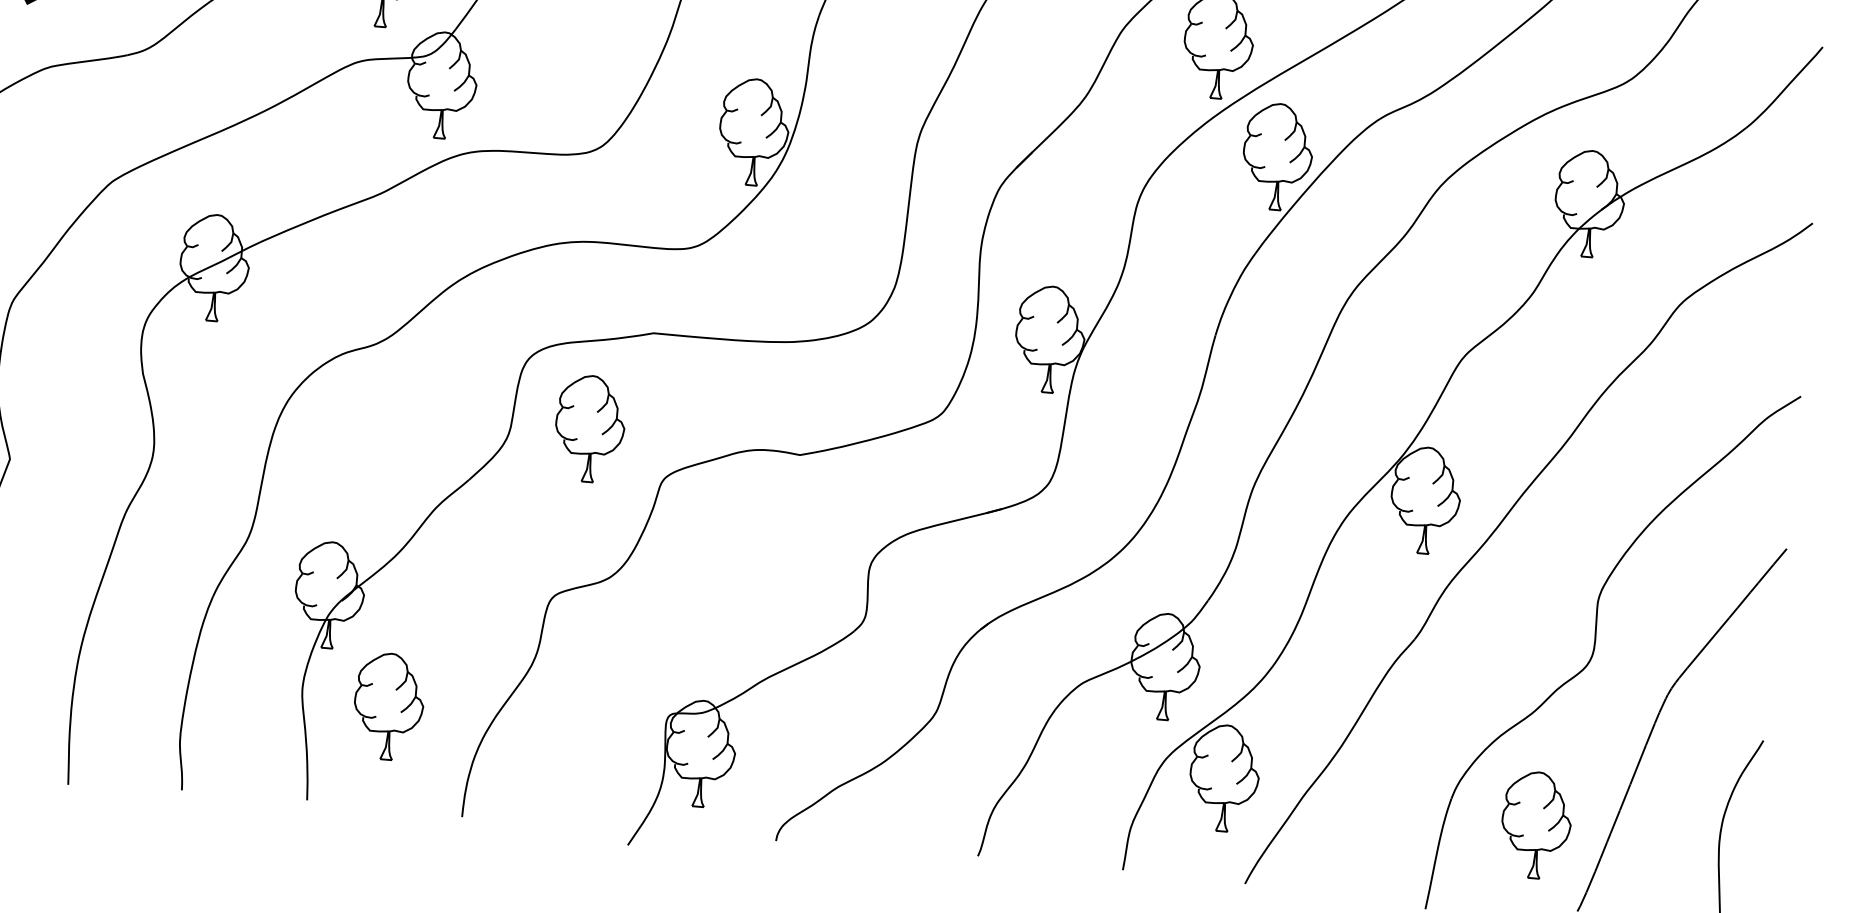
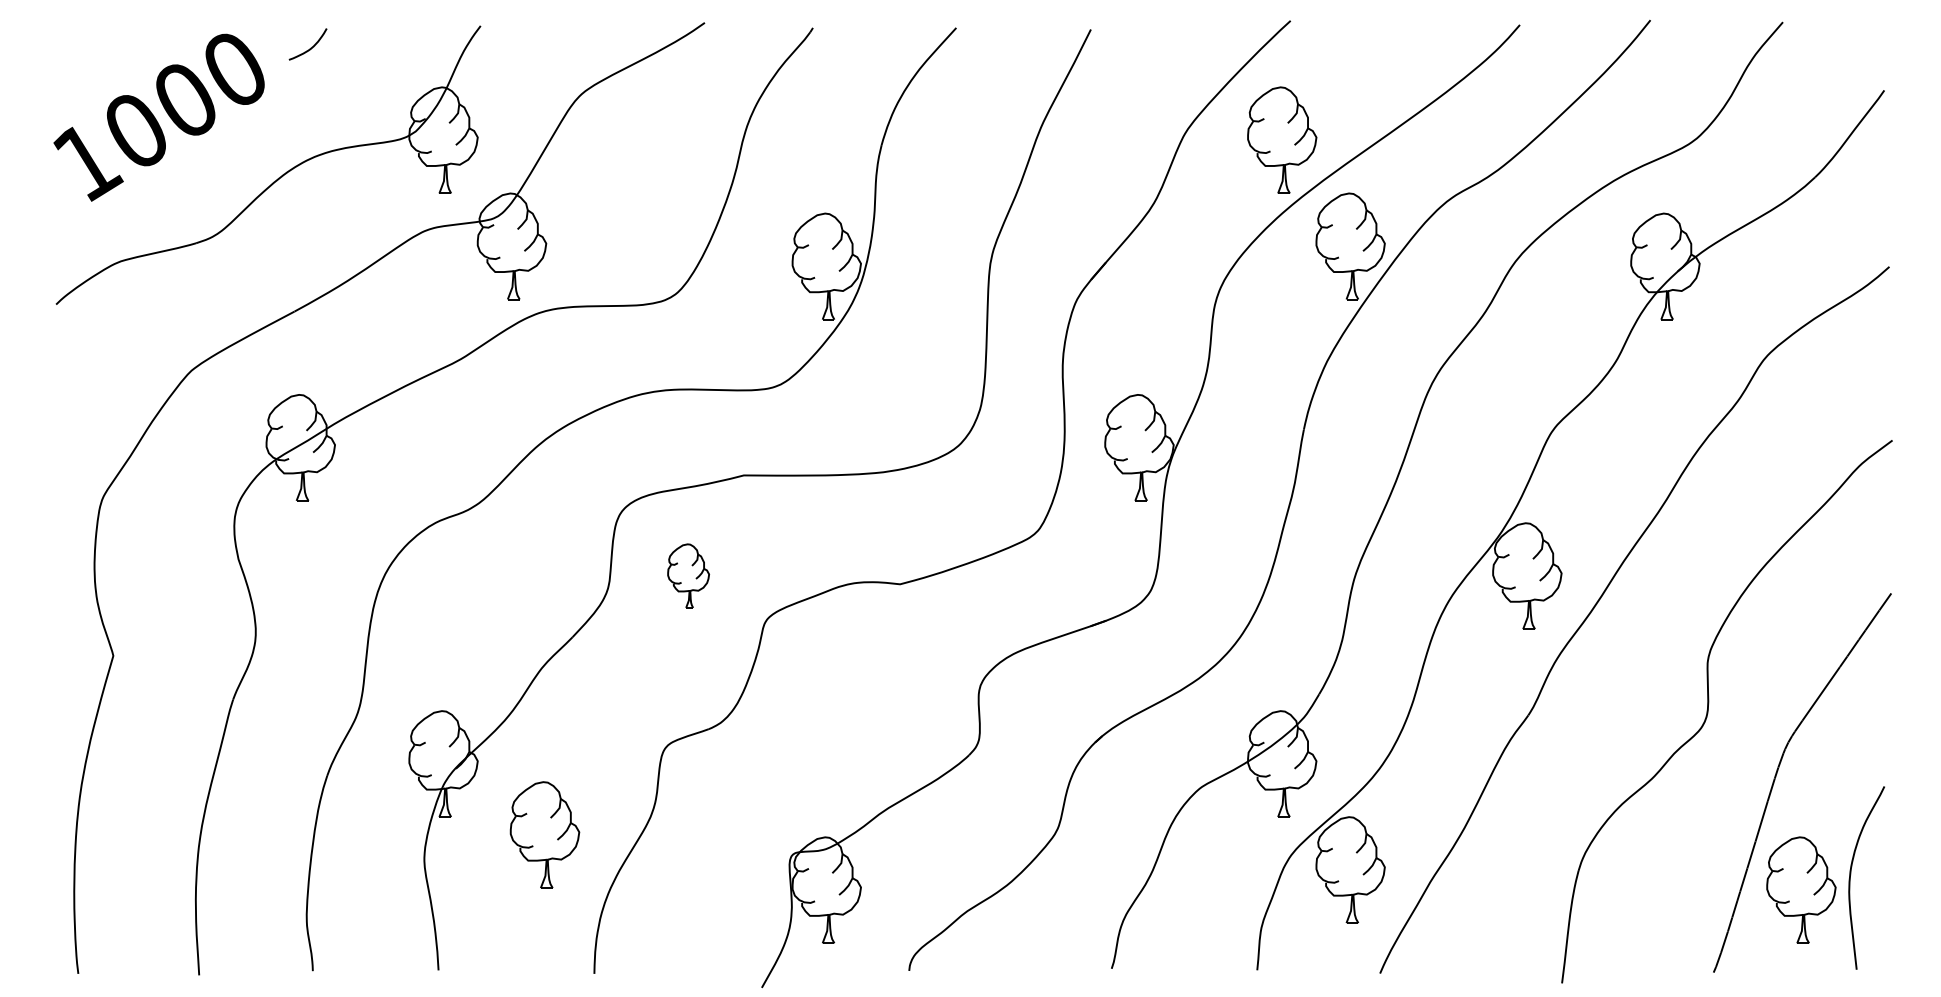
part: (589, 428) -> (688, 575), size x0.6
part: (388, 706) -> (544, 834), moved
part: (1536, 824) -> (1801, 889), moved

